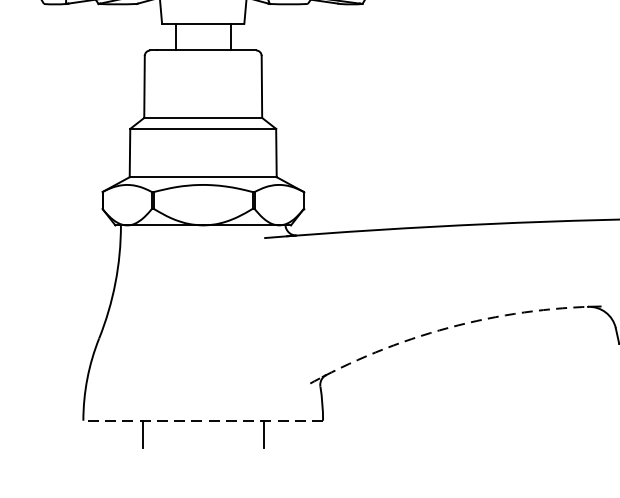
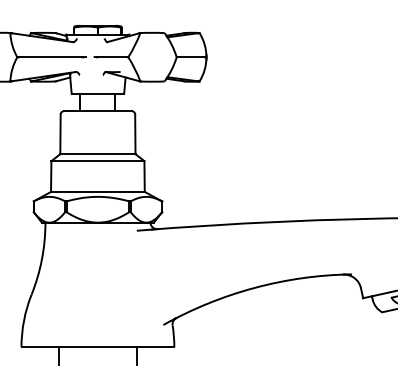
arc: (448, 327) -> (254, 287), dashed -> solid
line: (202, 421) -> (97, 347), dashed -> solid

